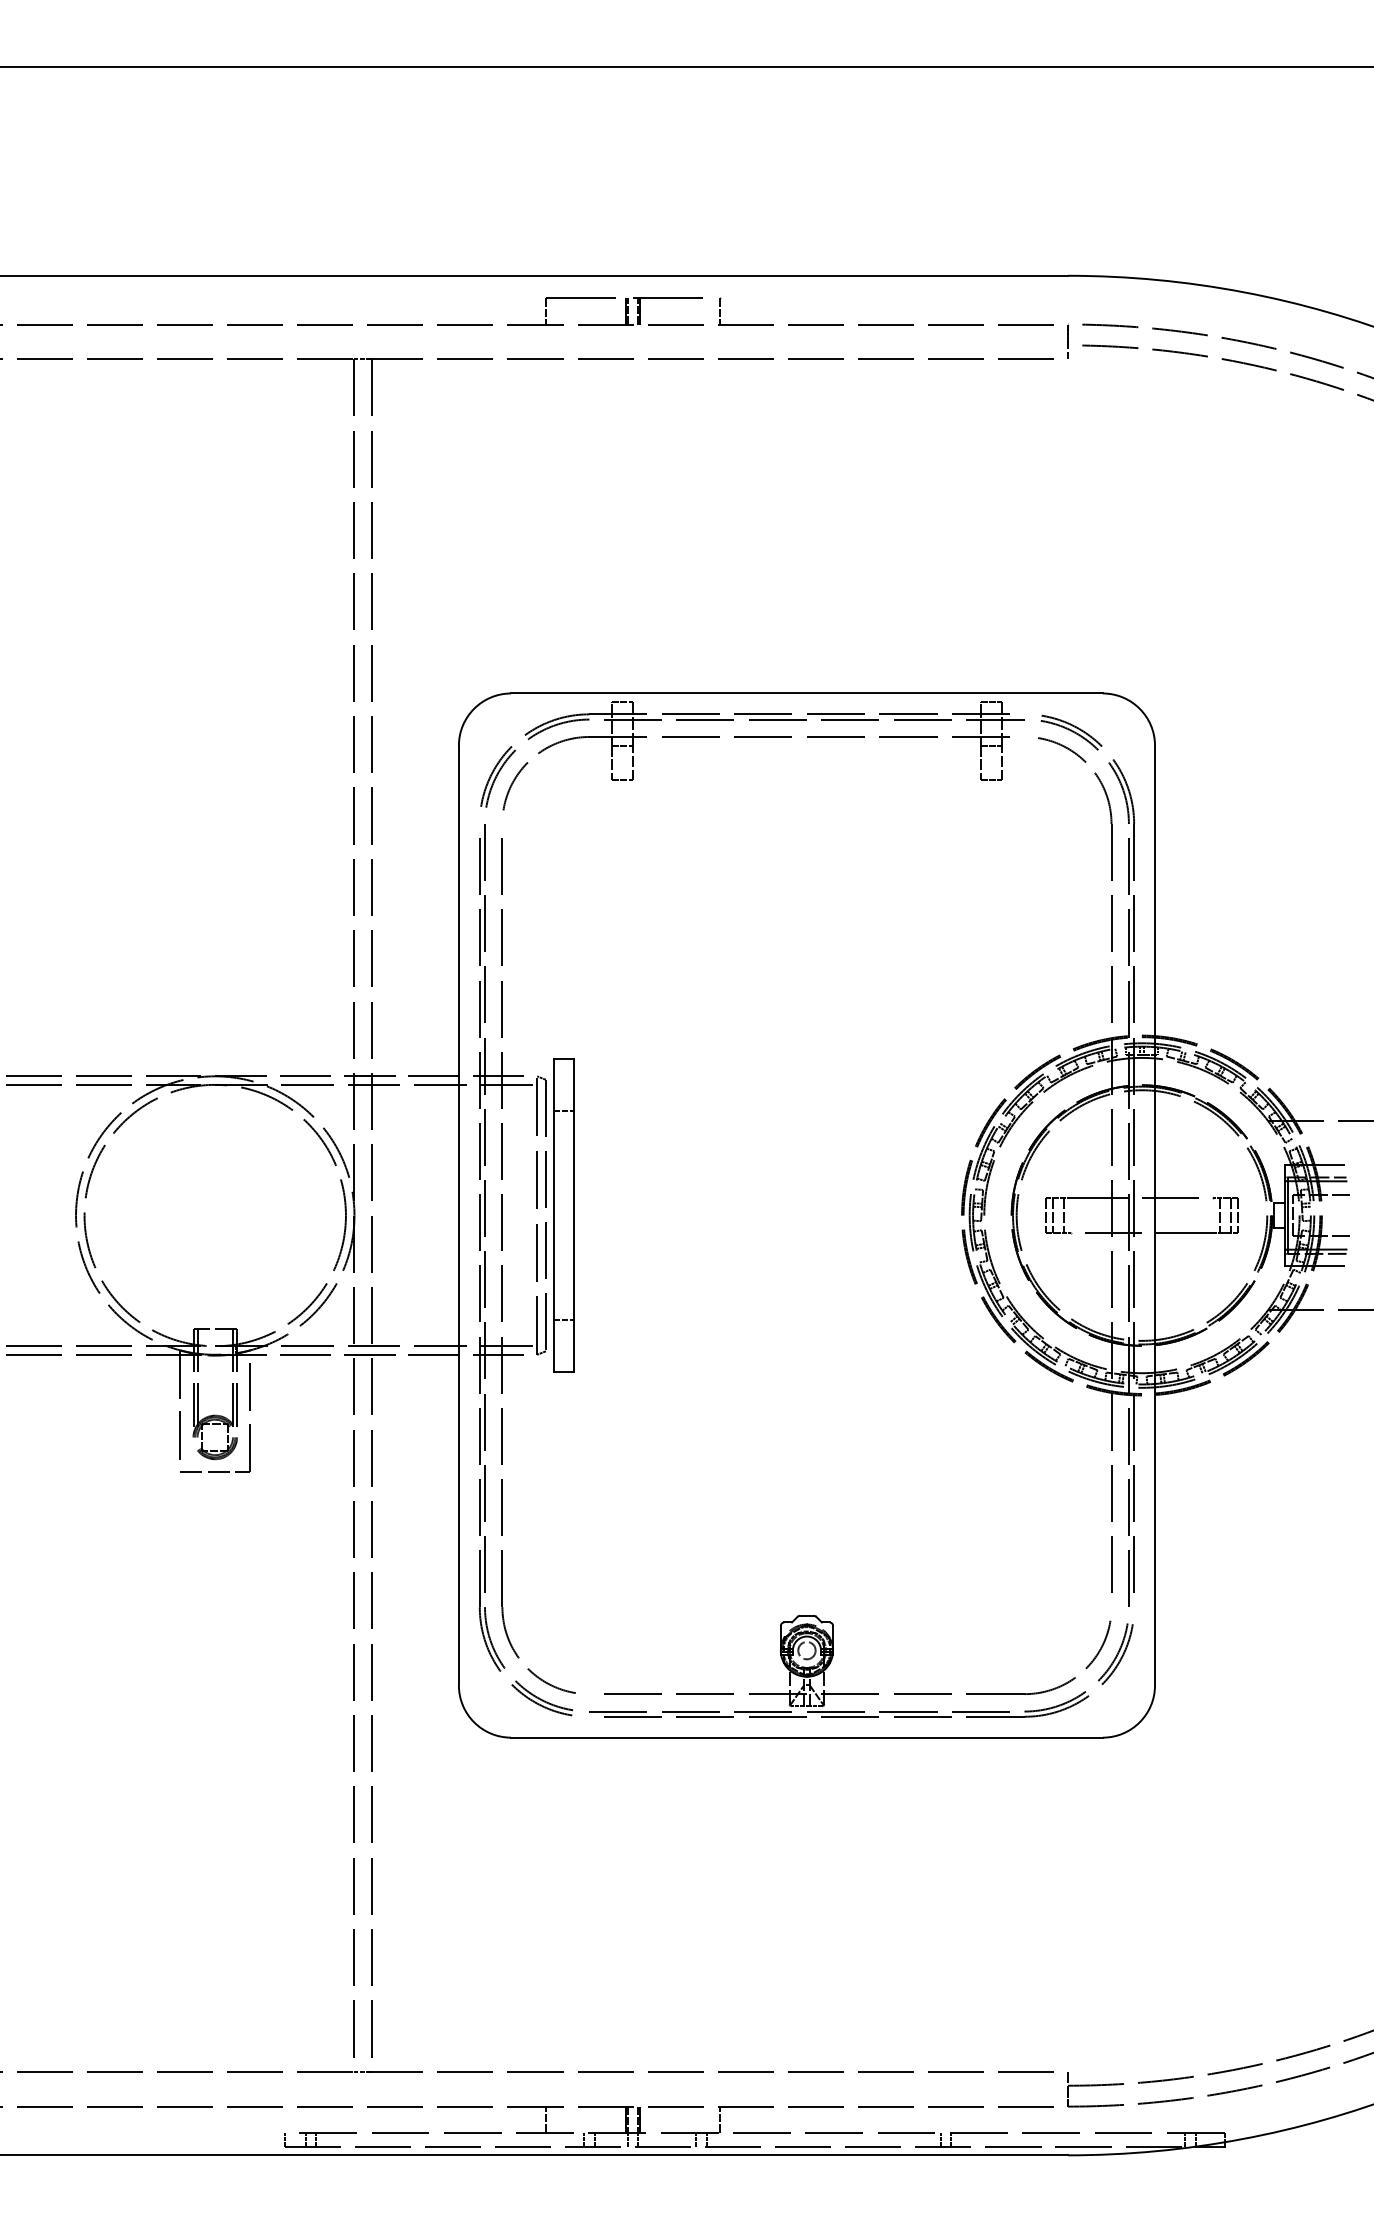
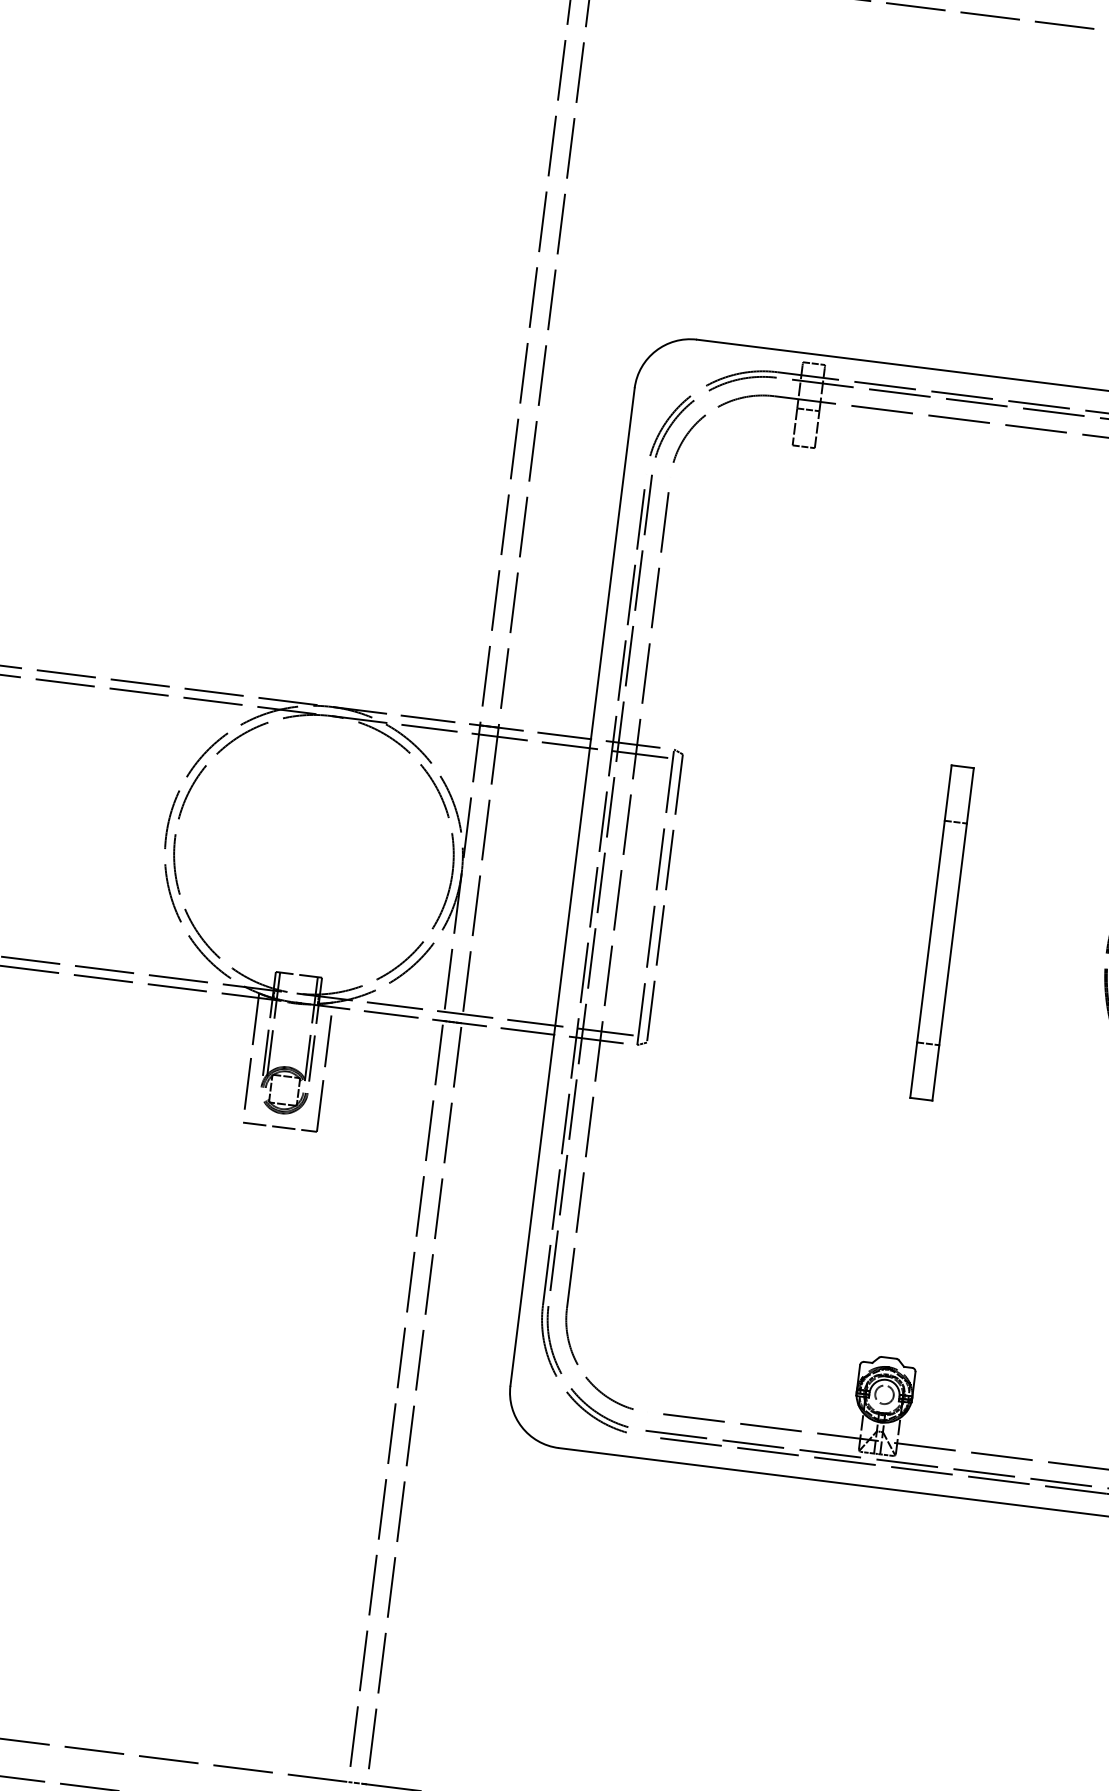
part: (563, 1215) -> (941, 932), moved

